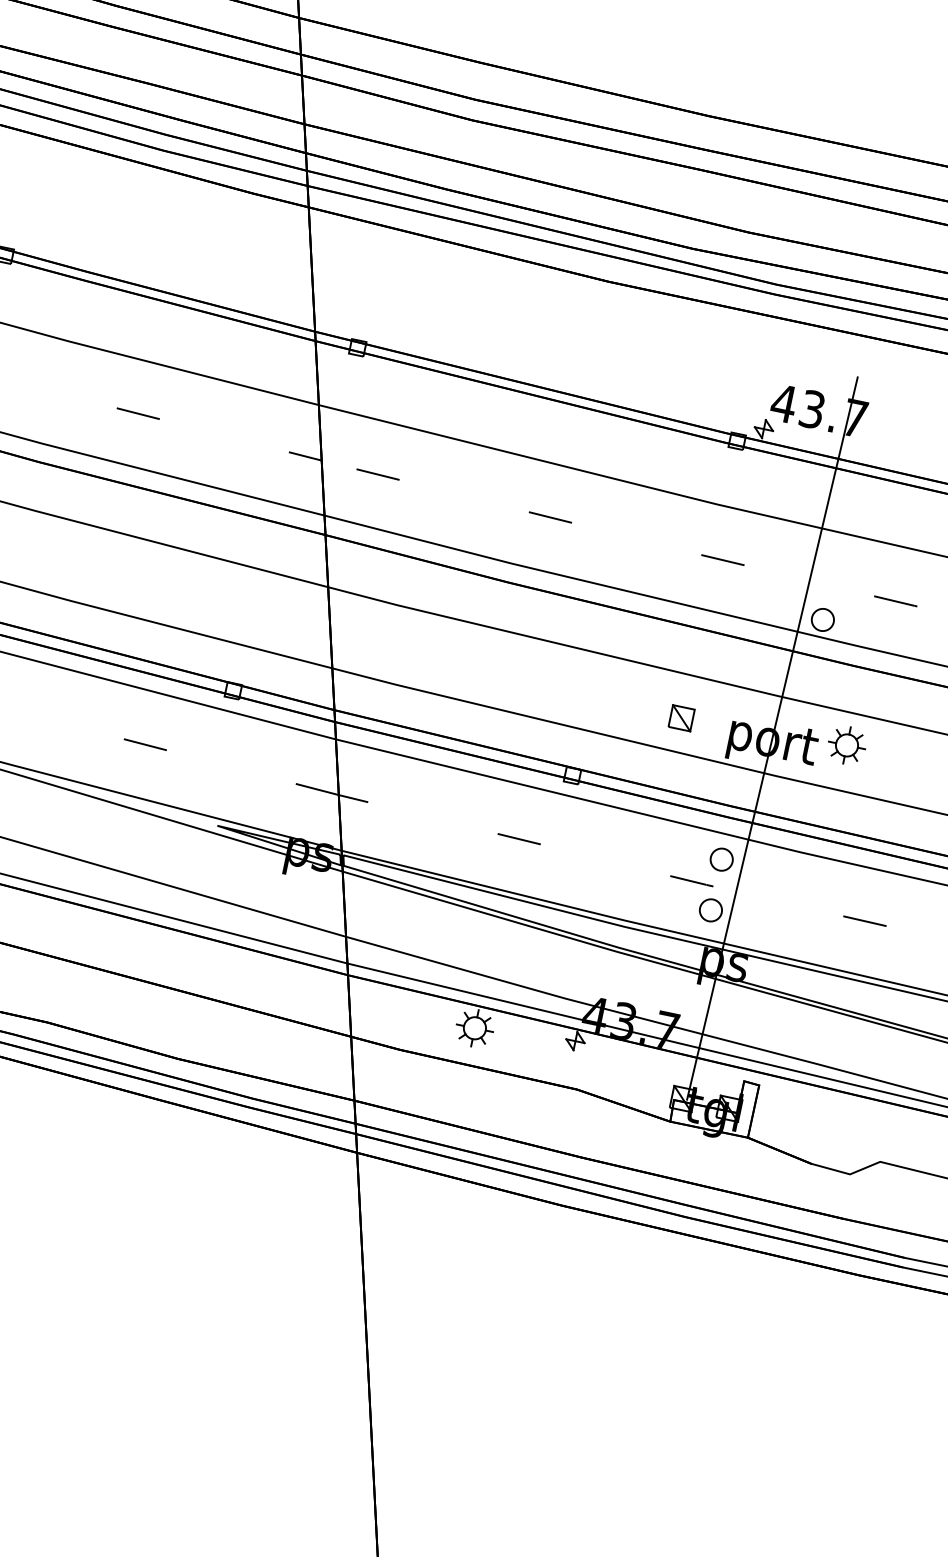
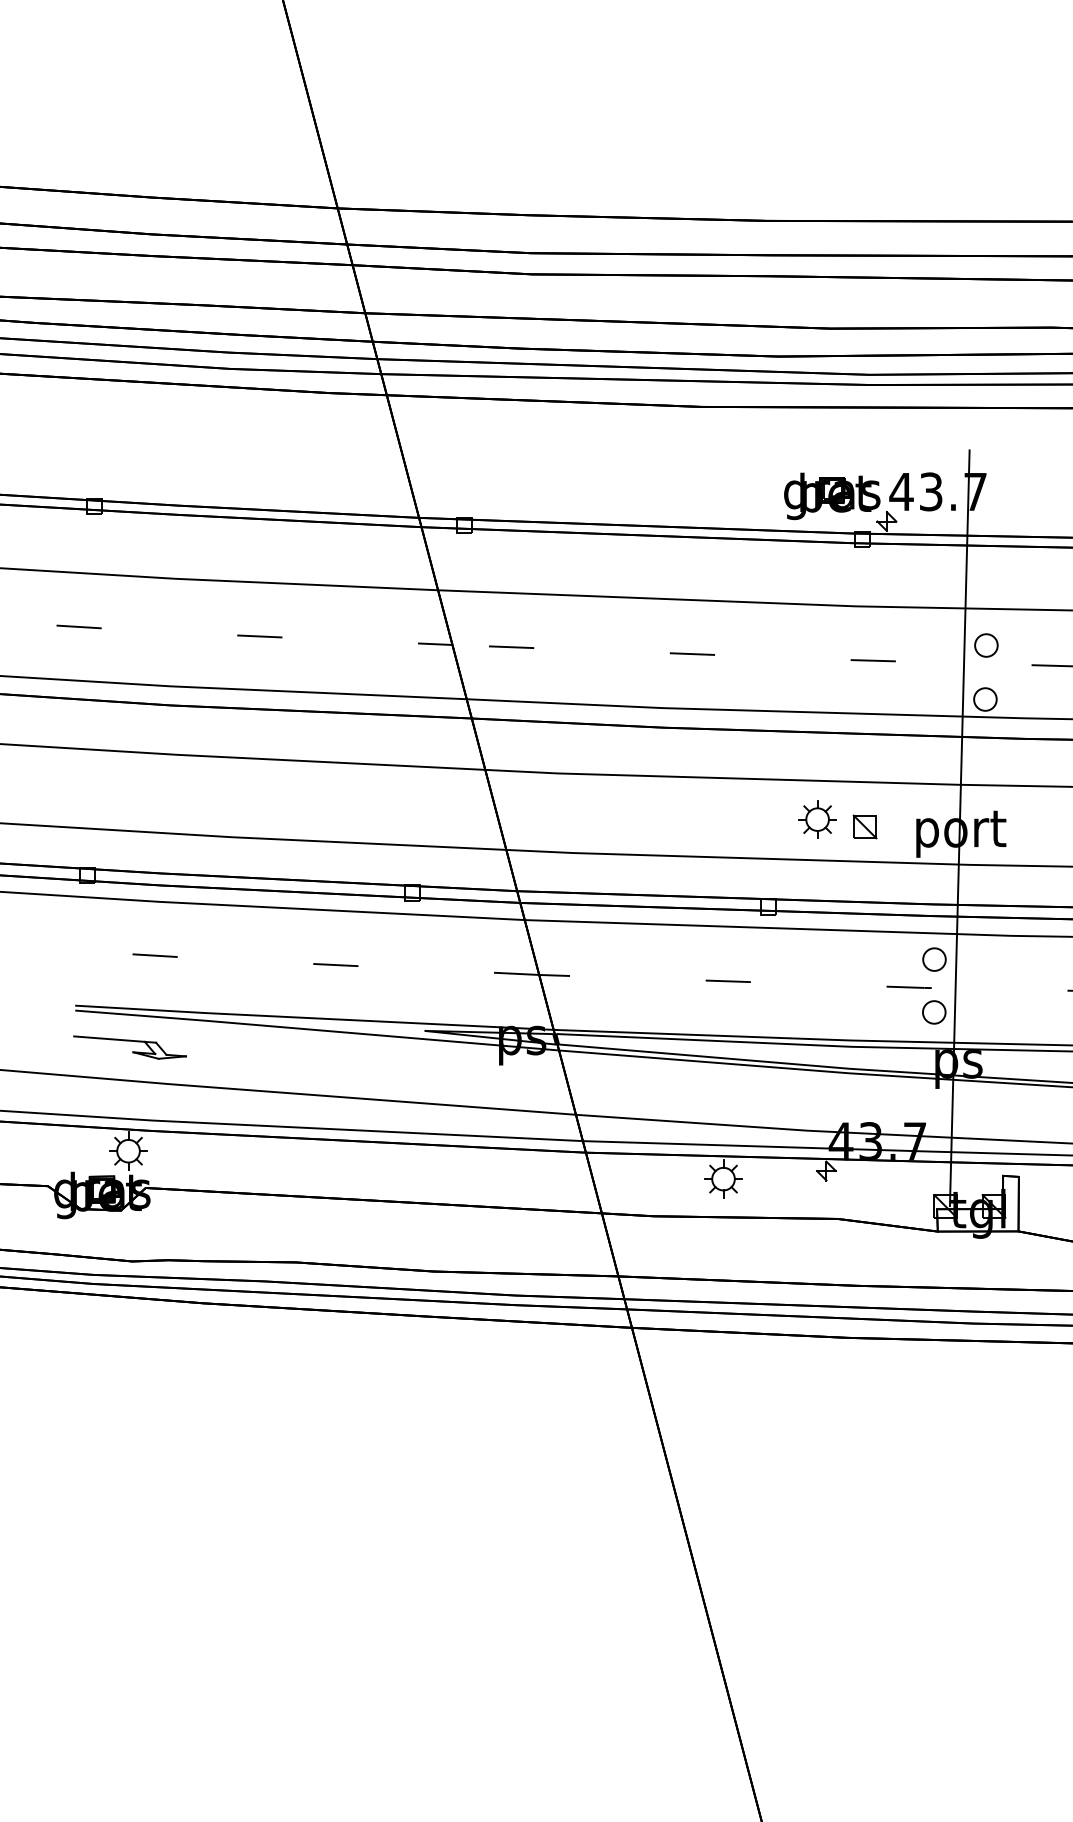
part: (716, 394) -> (832, 496), added
part: (834, 568) -> (986, 645), added
part: (846, 745) -> (817, 819), moved

